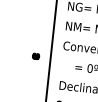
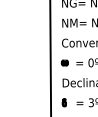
part: (35, 55) -> (64, 62), moved

